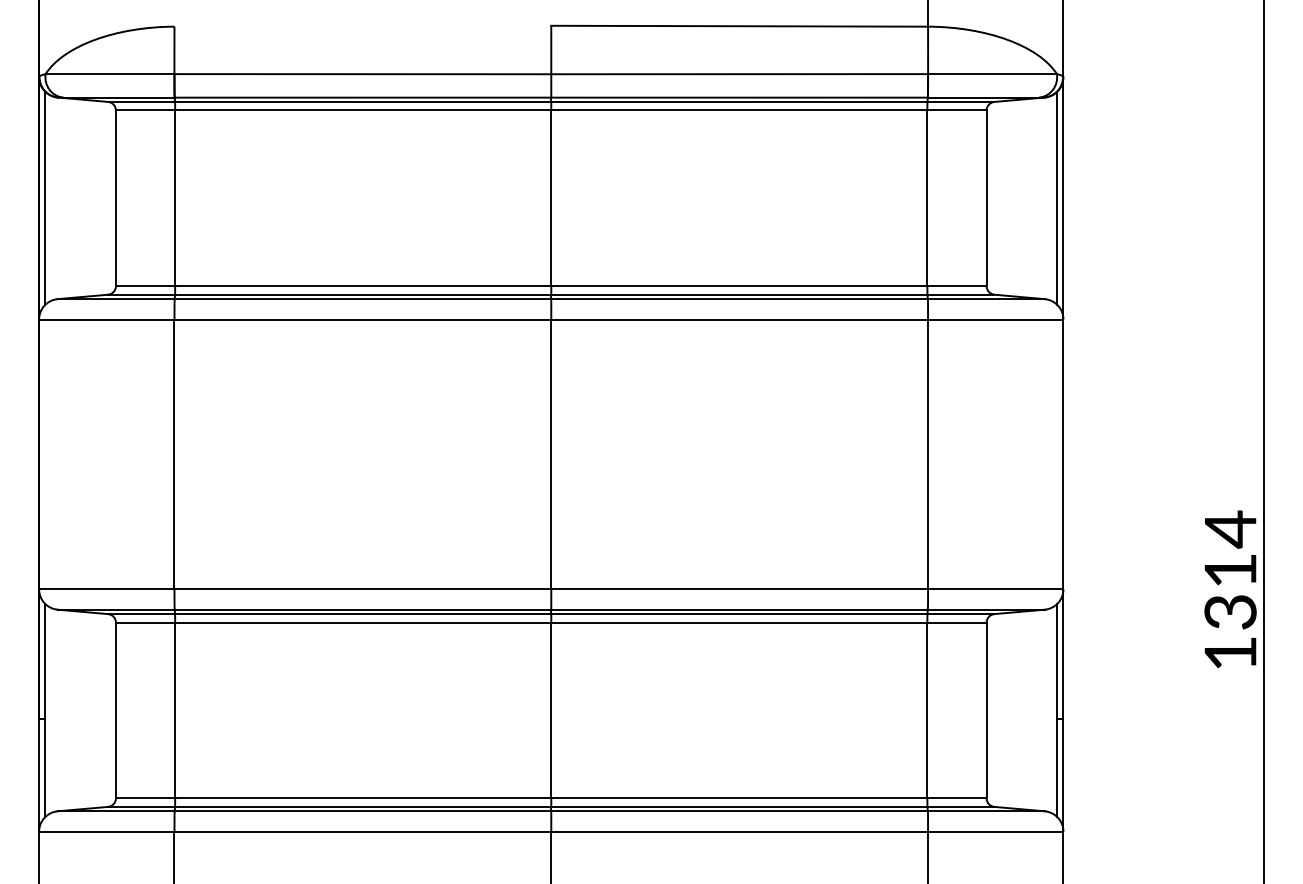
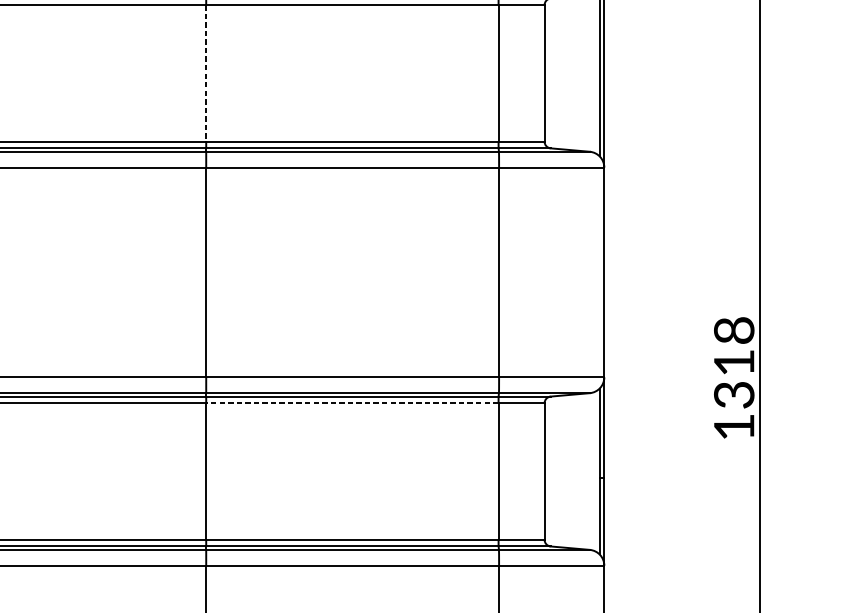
line: (551, 198) -> (206, 73), solid -> dashed
text: (1230, 529) -> (734, 330), 1314 -> 1318
line: (738, 622) -> (351, 403), solid -> dashed

